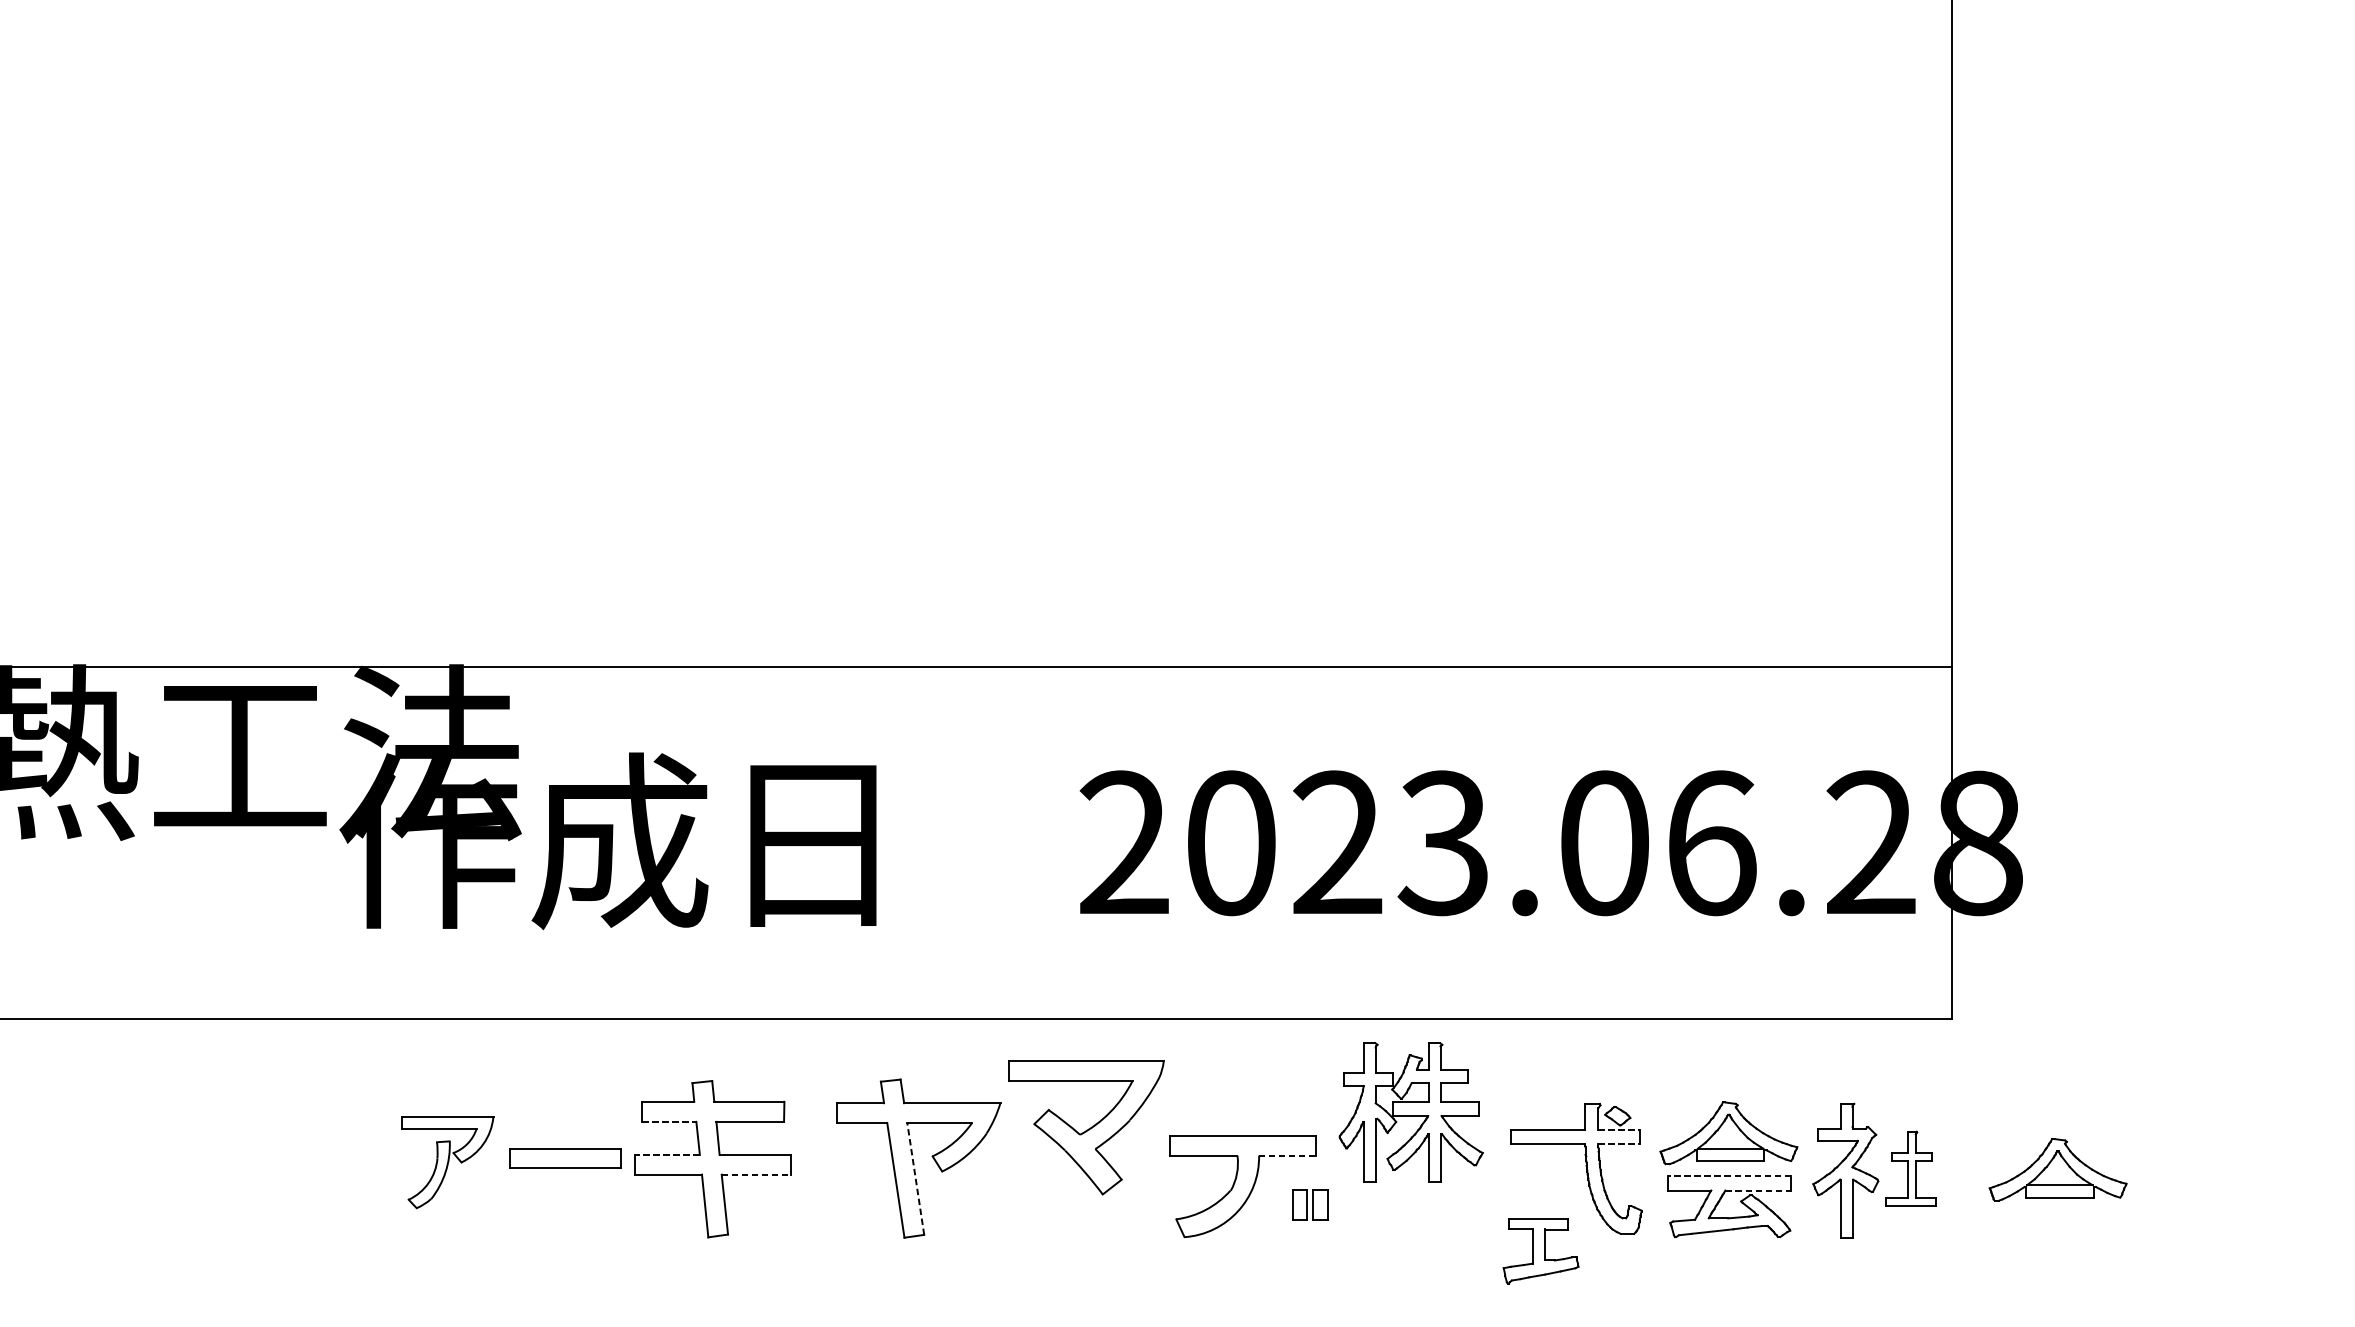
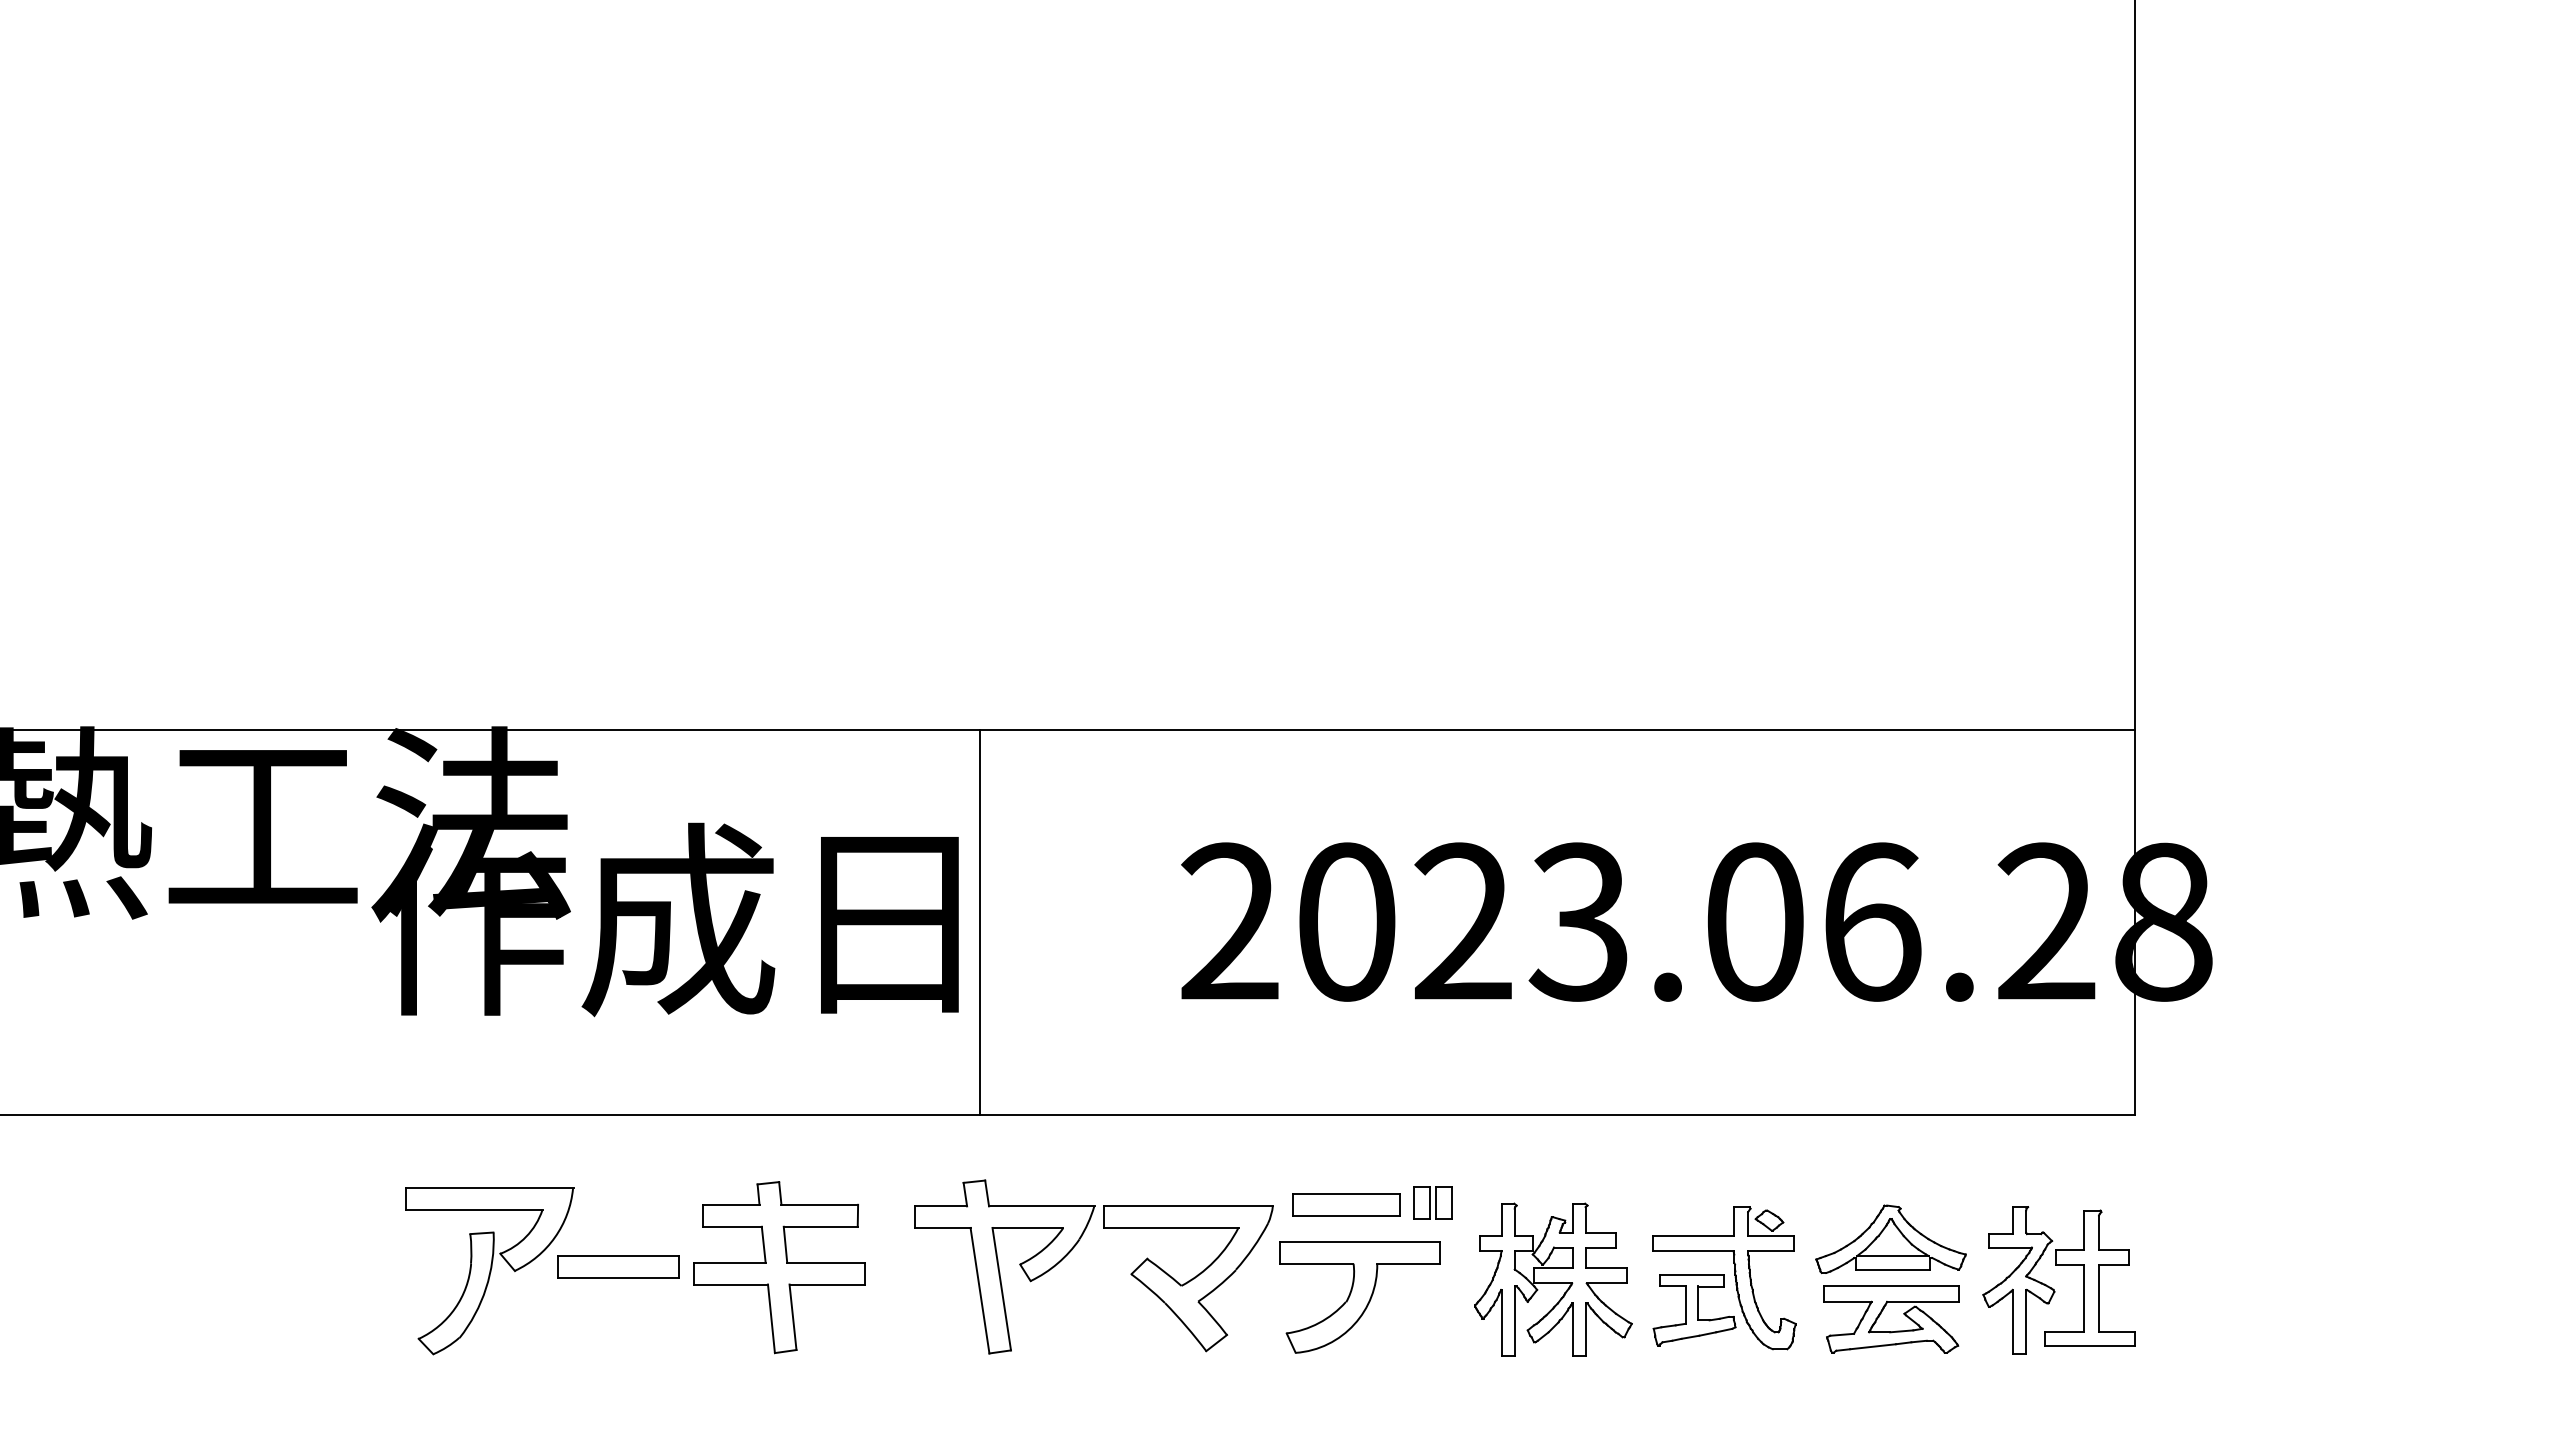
line: (895, 842) -> (979, 921), added
part: (1230, 1101) -> (1346, 1204), added
part: (1411, 1112) -> (1553, 1279), moved
line: (669, 1121) -> (732, 1226), dashed -> solid
part: (1086, 1128) -> (1188, 1278), moved
line: (1619, 1130) -> (1771, 1236), dashed -> solid
line: (1619, 1144) -> (1771, 1251), dashed -> solid
line: (667, 1154) -> (730, 1262), dashed -> solid
line: (1287, 1155) -> (1408, 1263), dashed -> solid
part: (447, 1162) -> (489, 1271), size x1.67
part: (1910, 1168) -> (2089, 1277), size x1.67
part: (2057, 1170) -> (2250, 1279), removed
line: (756, 1174) -> (827, 1284), dashed -> solid
line: (1729, 1176) -> (1891, 1286), dashed -> solid
line: (915, 1179) -> (1001, 1289), dashed -> solid
line: (1758, 1190) -> (1923, 1301), dashed -> solid
part: (1309, 1204) -> (1432, 1202), moved
part: (1540, 1251) -> (1694, 1310), moved

